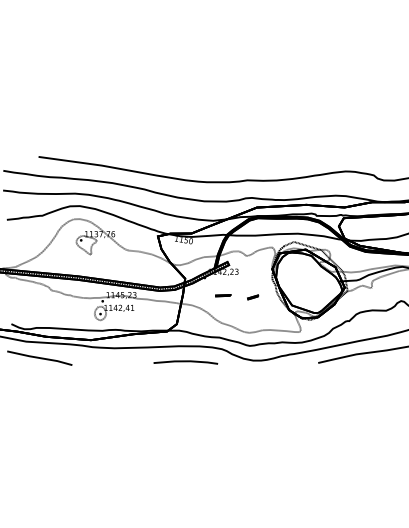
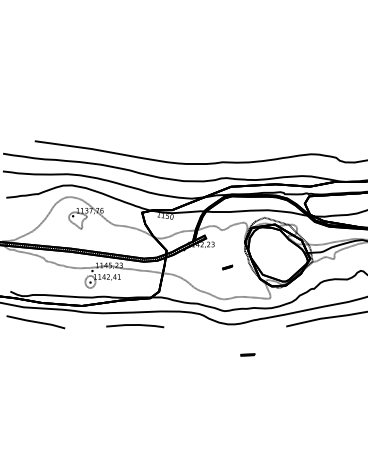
part: (222, 295) -> (247, 354), moved
line: (186, 361) -> (135, 325), moved

